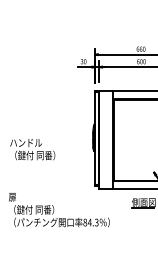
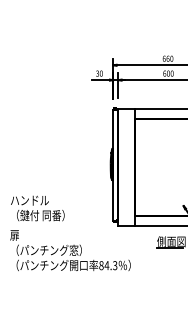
text: (32, 149) -> (37, 208), moved
text: (42, 209) -> (50, 249), （鍵付 同番） -> （パンチング窓）

